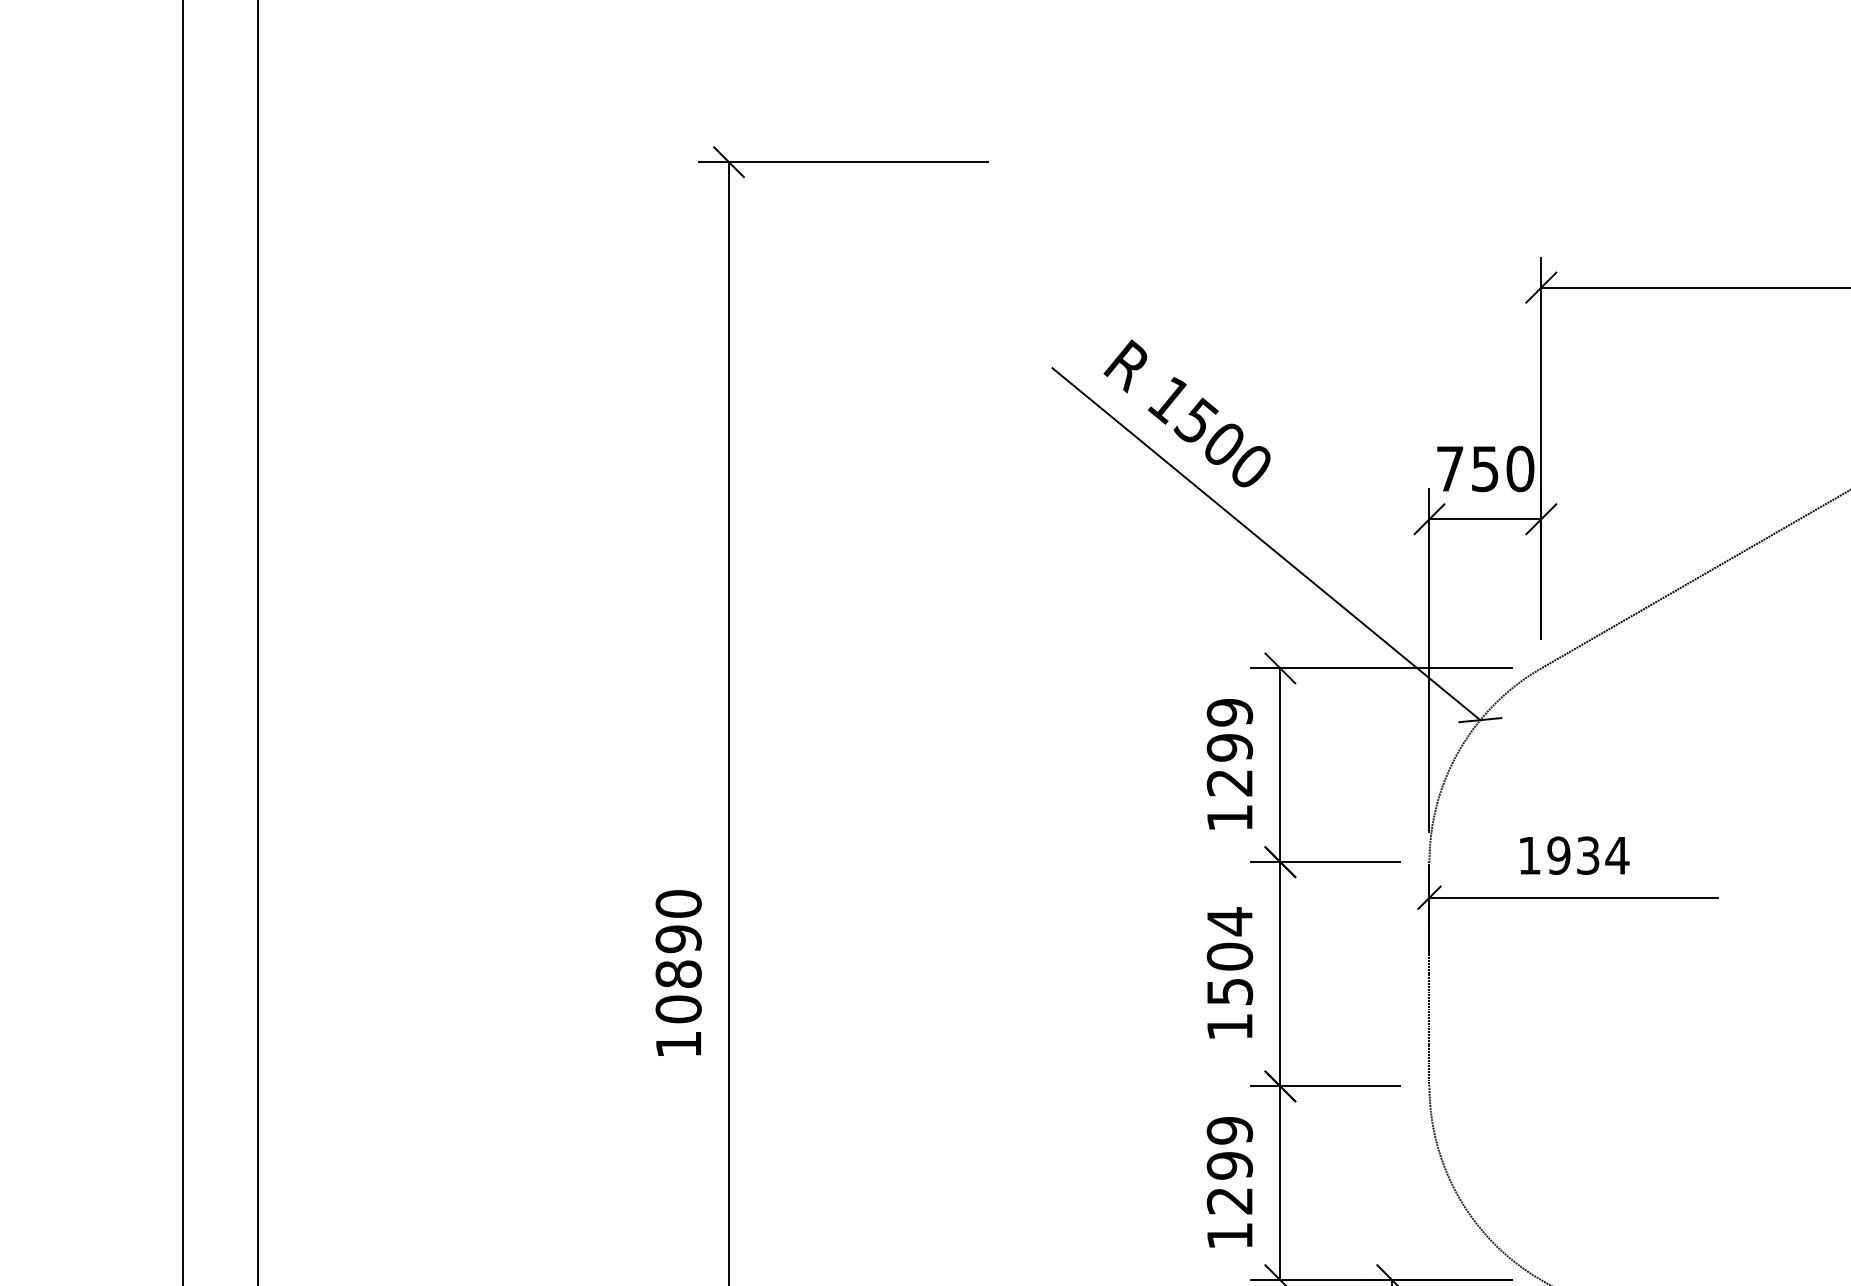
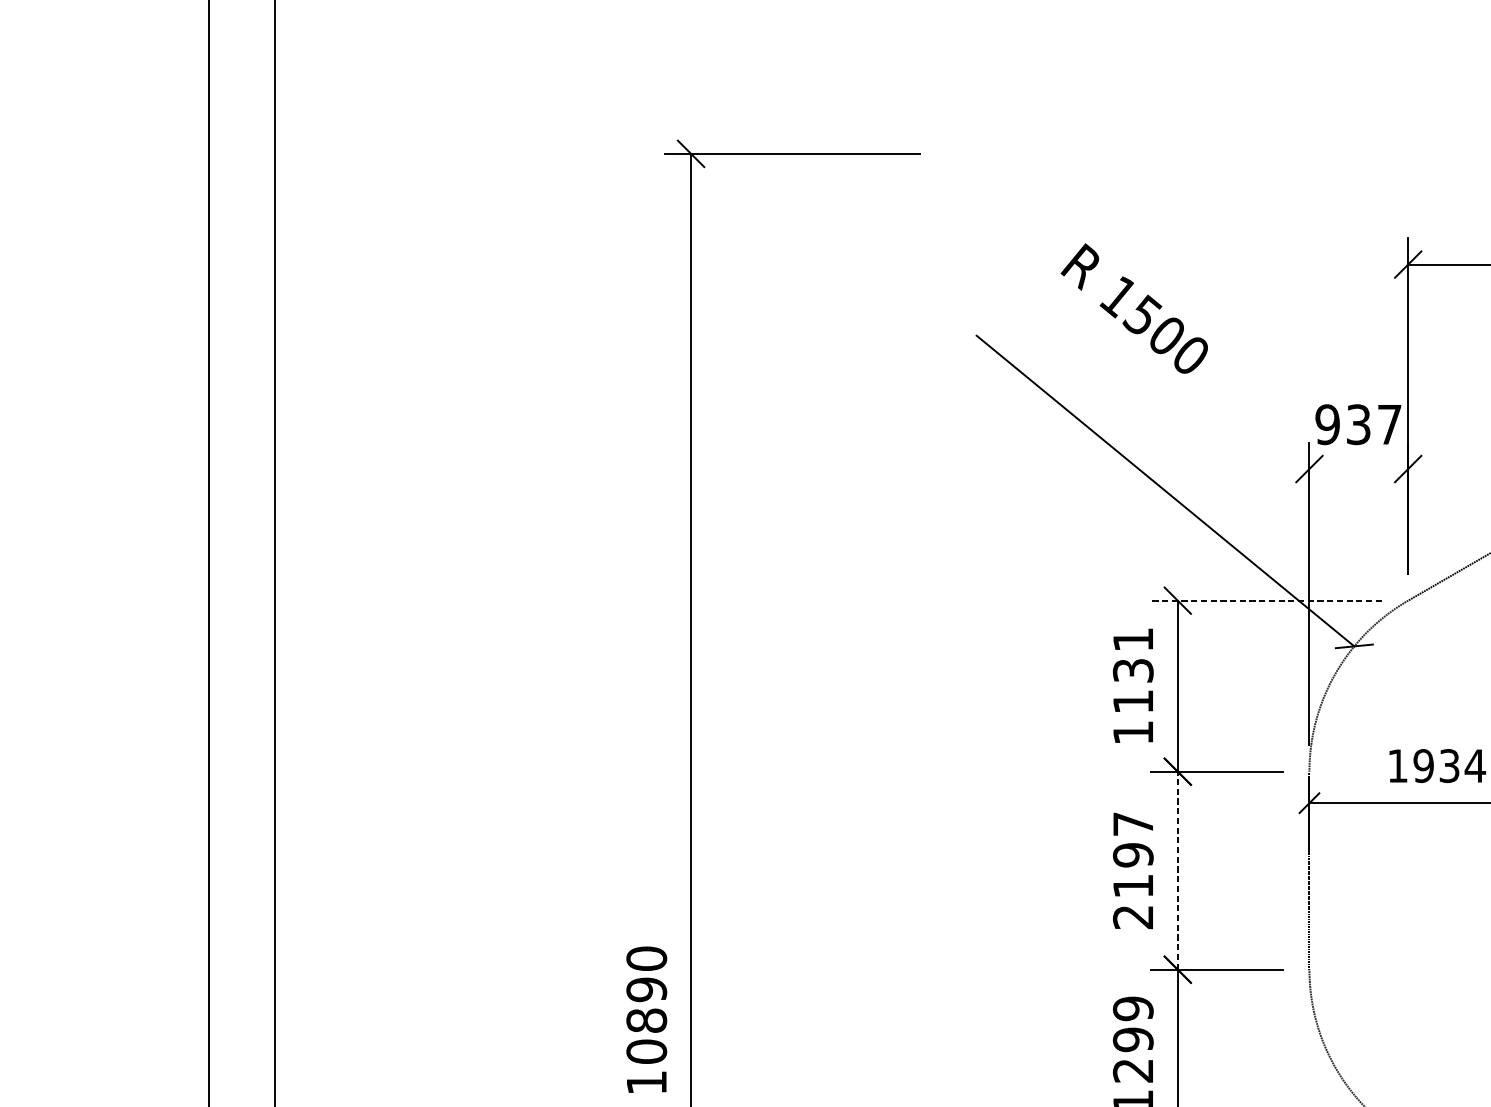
text: (1186, 413) -> (1133, 308), moved
text: (1485, 468) -> (1358, 424), 750 -> 937
line: (1485, 519) -> (1358, 469), removed
line: (1380, 668) -> (1266, 600), solid -> dashed
text: (1229, 747) -> (1132, 670), 1299 -> 1131
text: (678, 972) -> (646, 1019), moved
text: (1229, 973) -> (1132, 870), 1504 -> 2197
line: (1280, 973) -> (1177, 870), solid -> dashed

